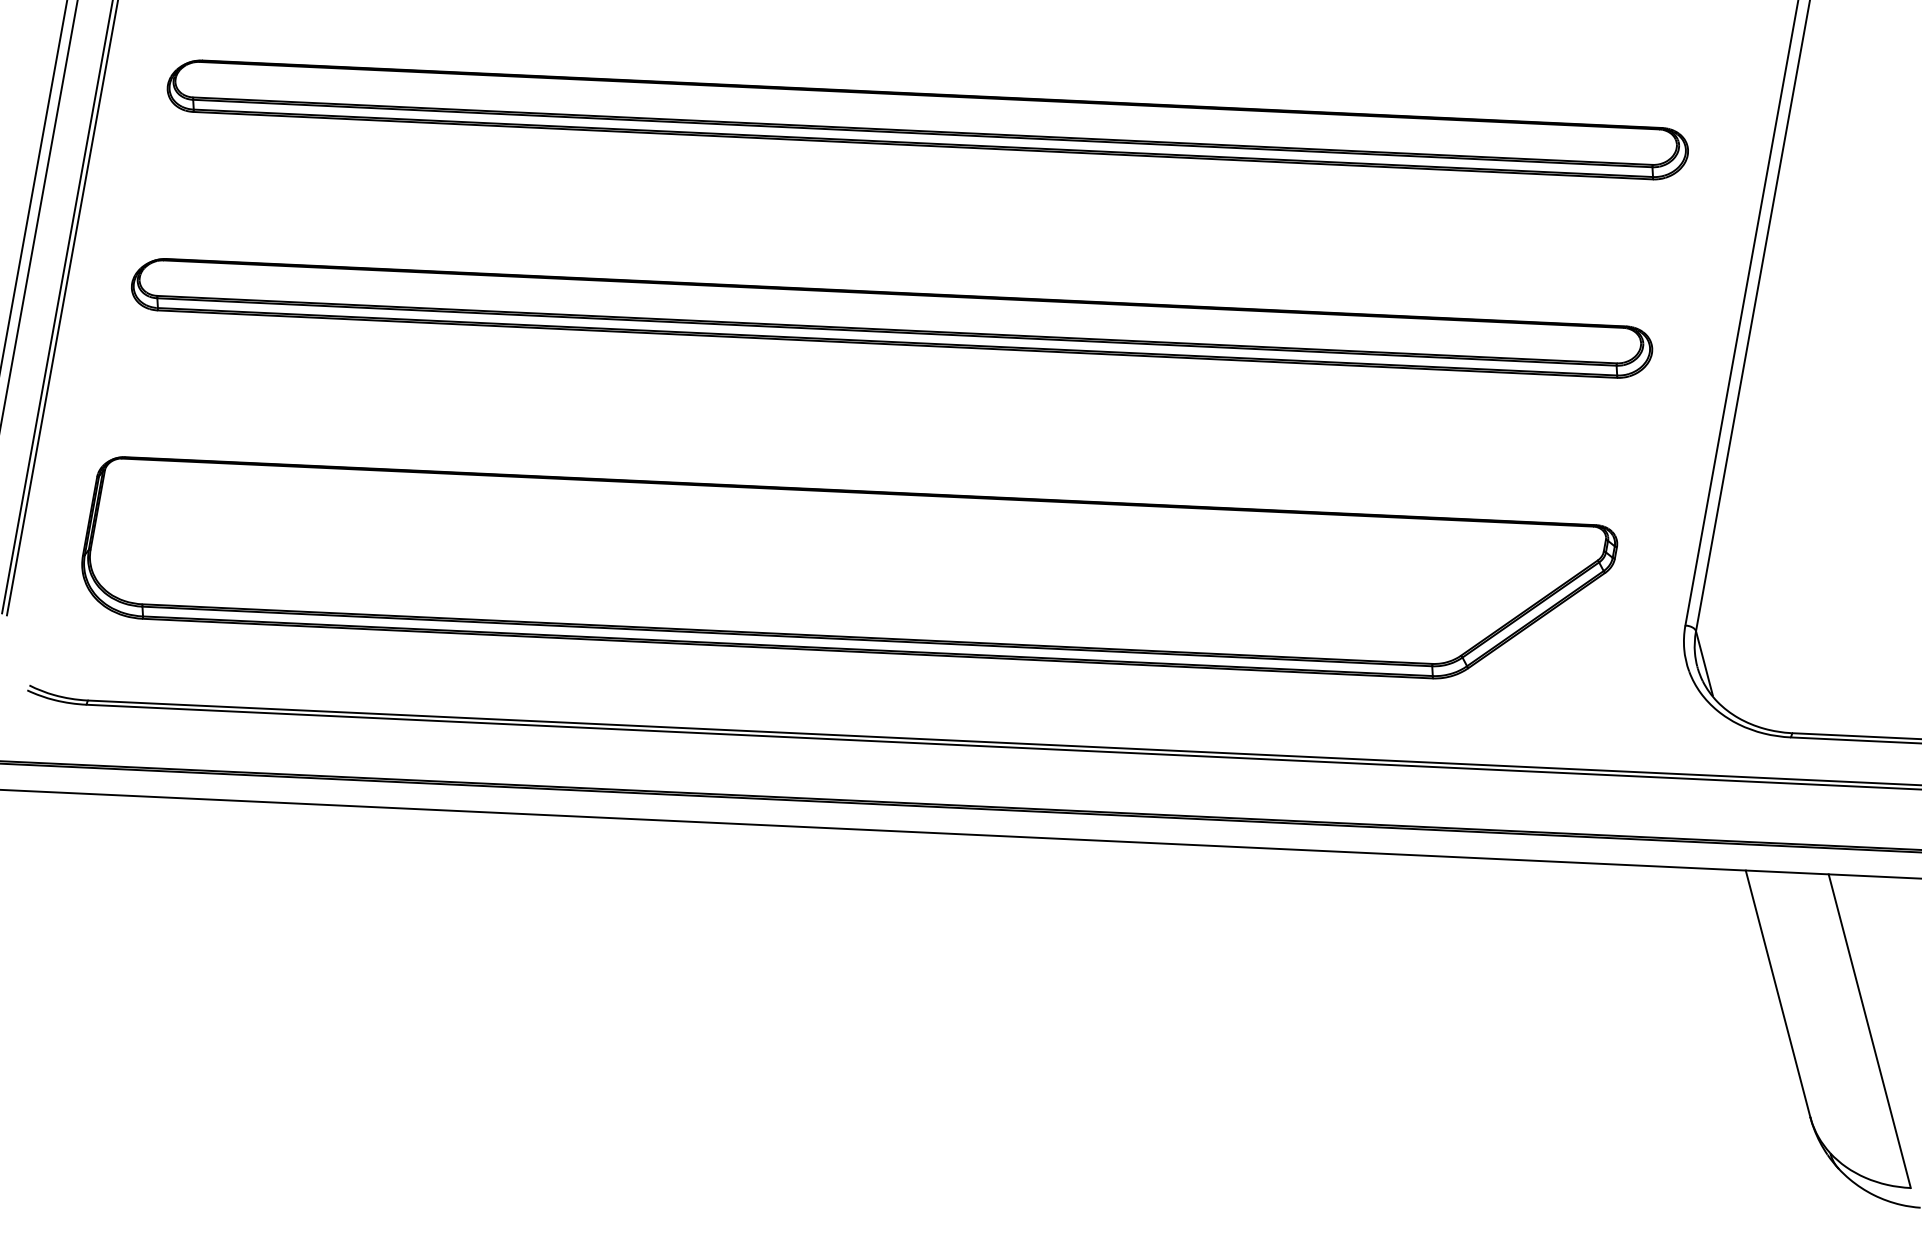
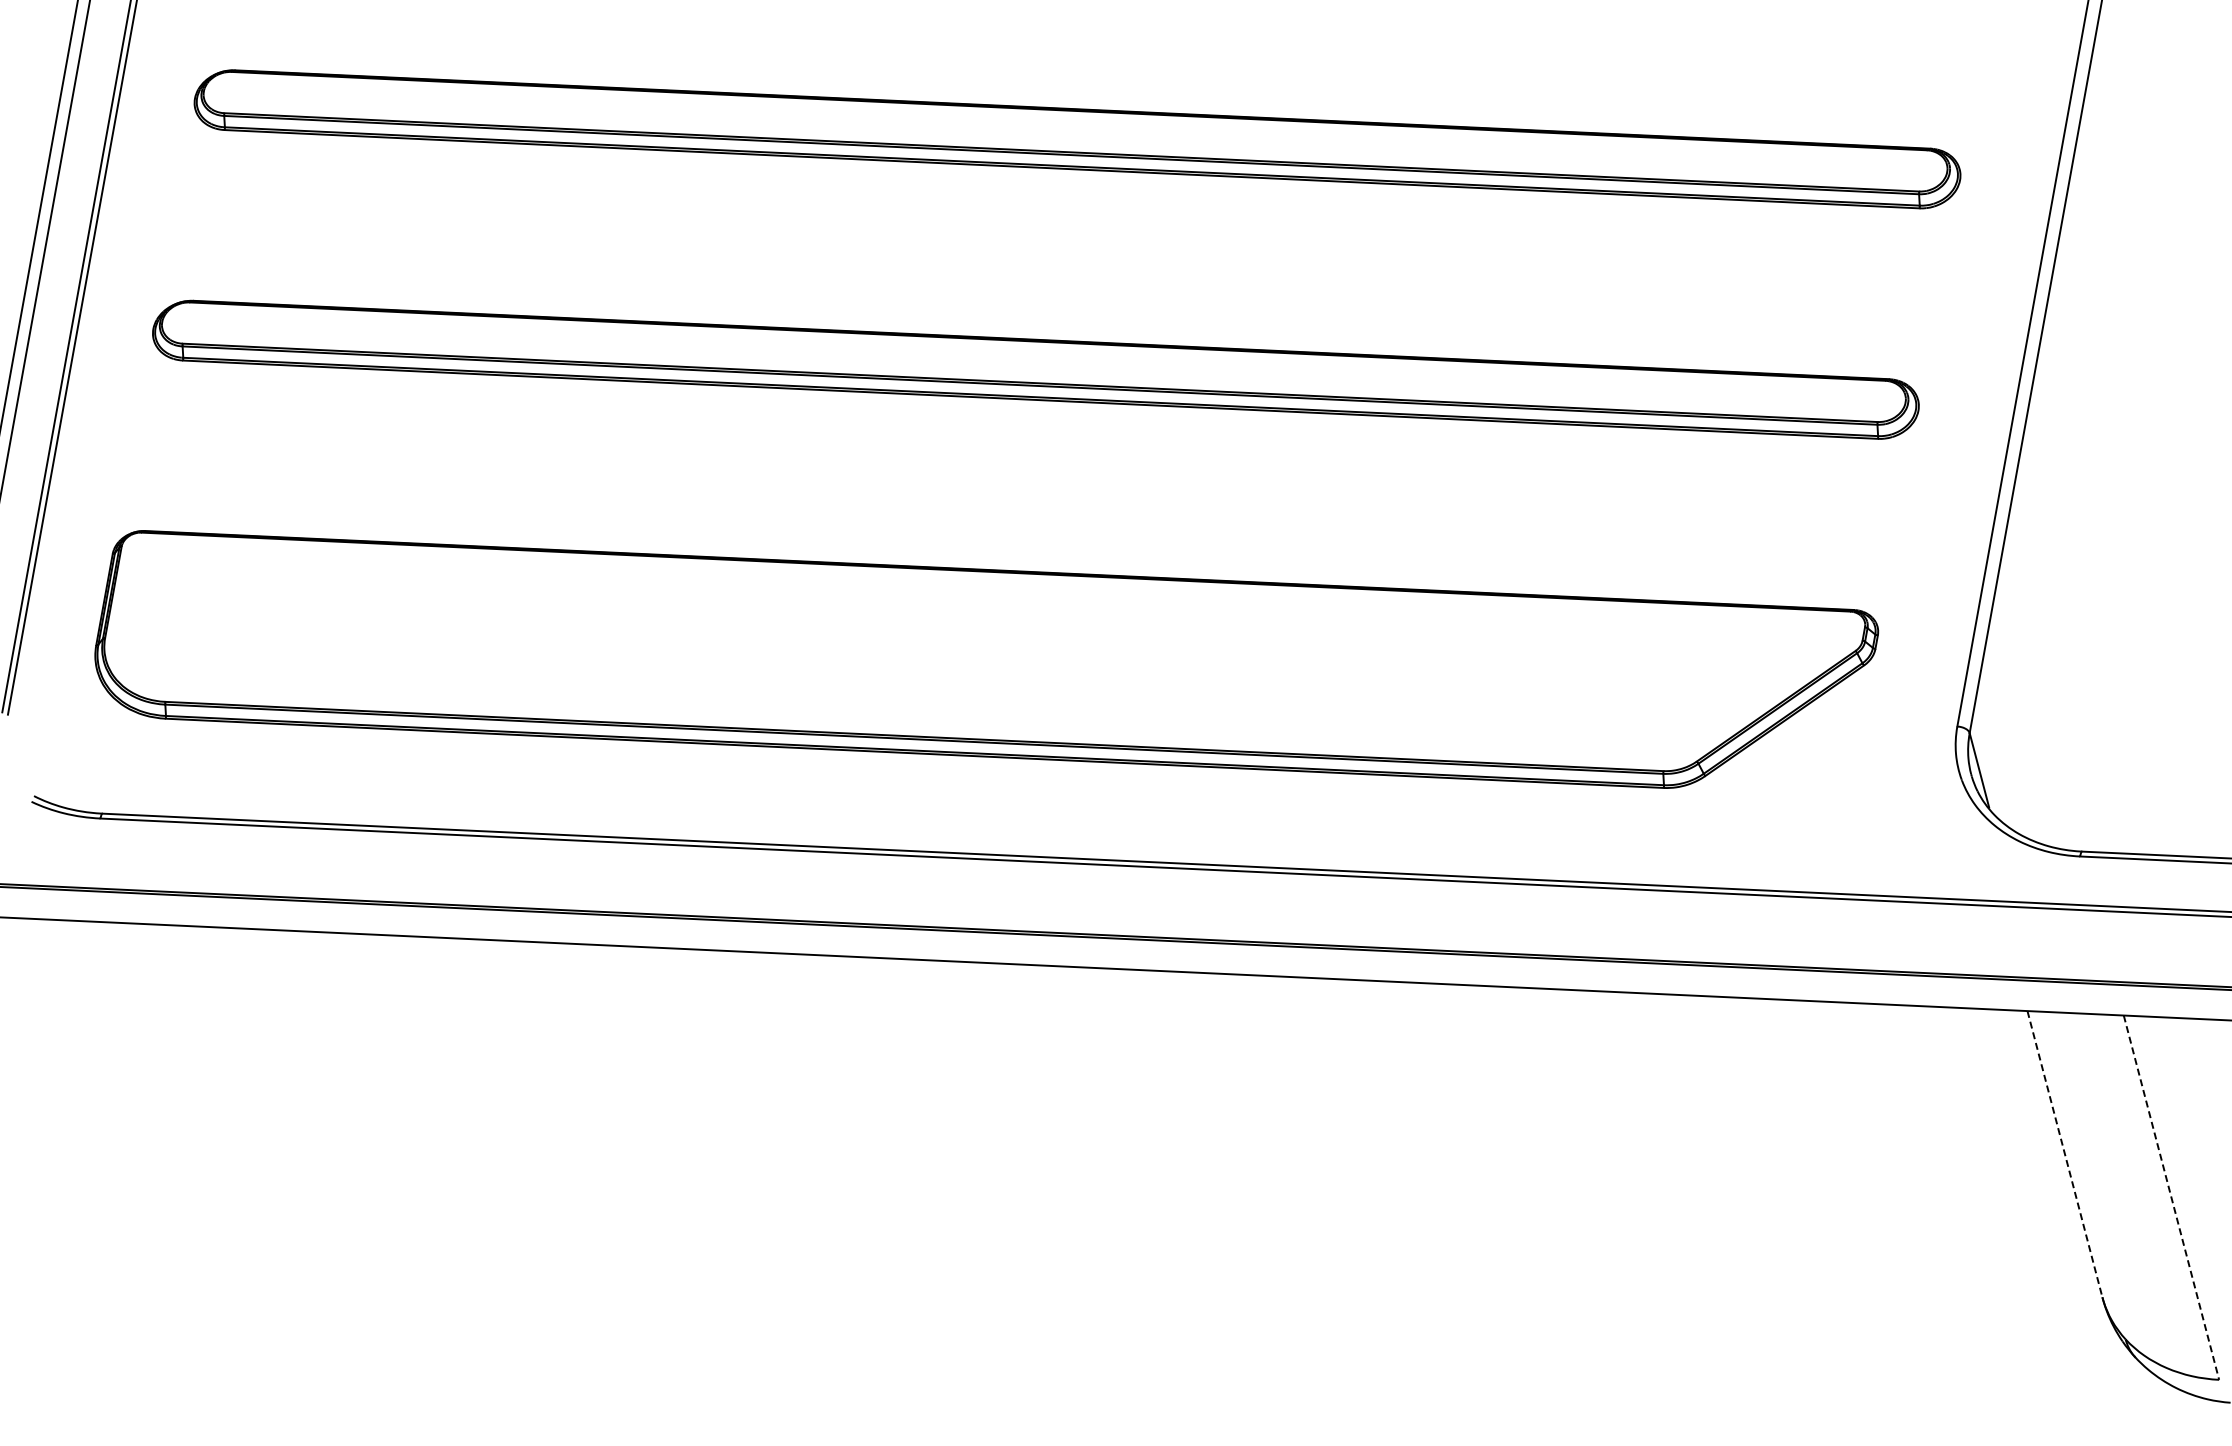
line: (1777, 994) -> (2064, 1154), solid -> dashed
line: (1869, 1031) -> (2171, 1198), solid -> dashed

